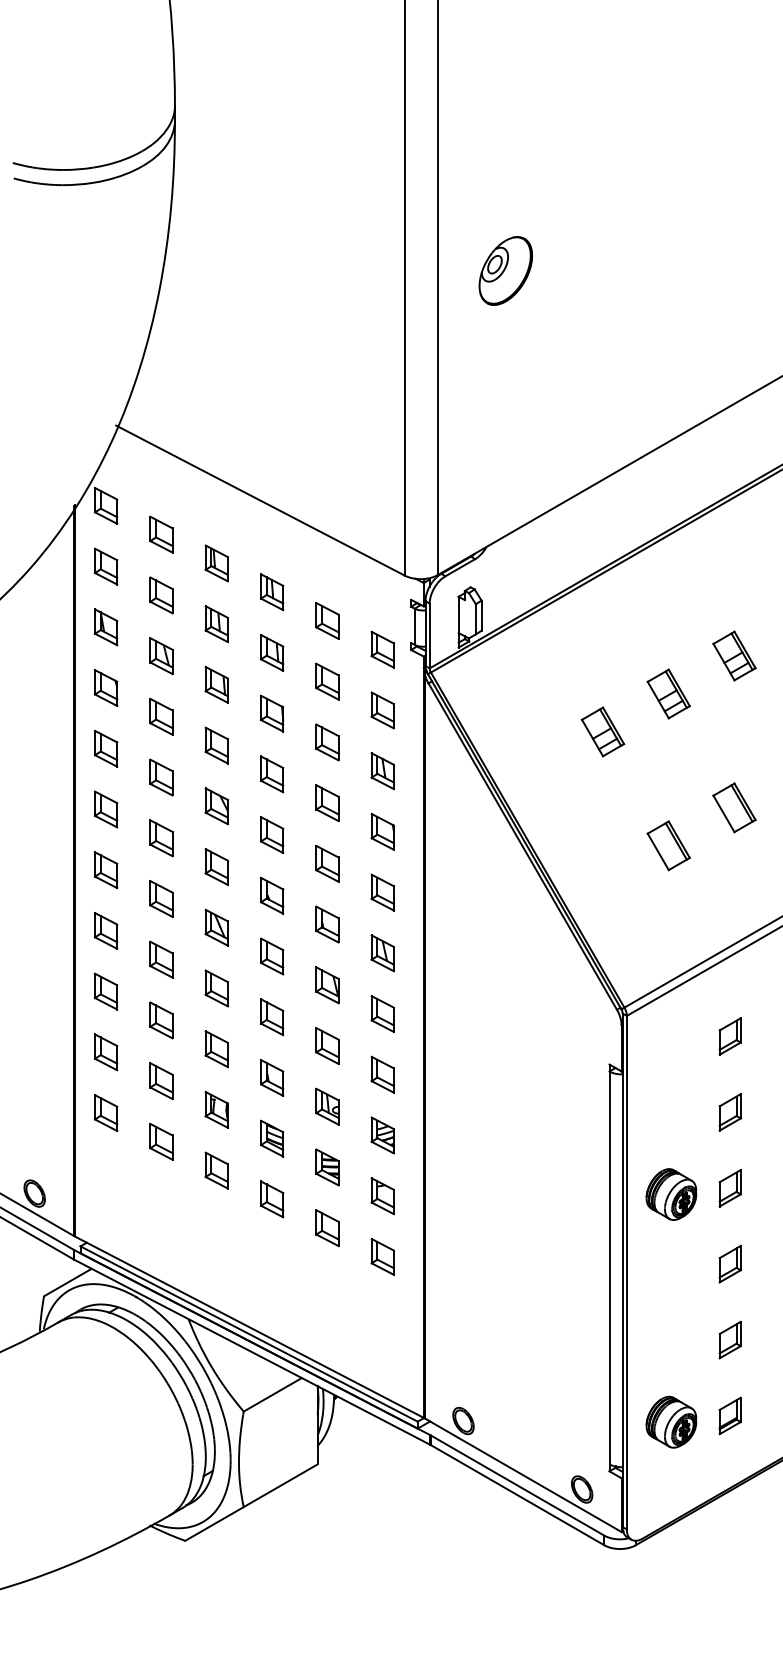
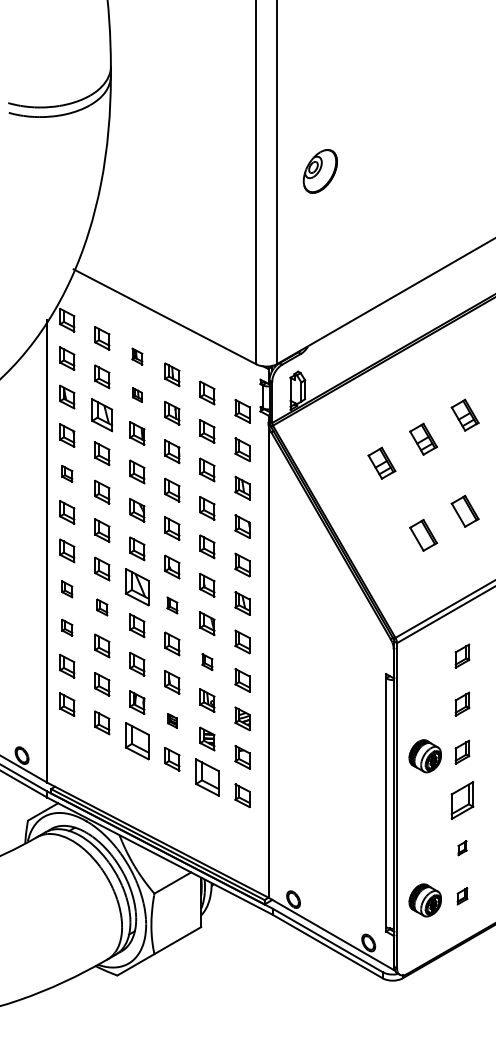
part: (216, 563) -> (137, 356), size x0.7
part: (216, 623) -> (137, 394), size x0.6
part: (161, 656) -> (102, 415), size x1.4
part: (106, 748) -> (67, 473), size x0.7
part: (216, 928) -> (137, 587), size x1.6
part: (106, 931) -> (67, 589), size x0.7
part: (272, 956) -> (172, 605), size x0.7
part: (161, 959) -> (102, 607), size x0.7
part: (106, 991) -> (67, 627), size x0.7
part: (327, 1044) -> (207, 661), size x0.7
part: (272, 1138) -> (172, 720), size x0.6
part: (216, 1169) -> (137, 740), size x1.6
part: (327, 1228) -> (207, 777), size x1.6
part: (730, 1262) -> (462, 799), size x1.6
part: (730, 1338) -> (462, 847), size x0.6
part: (730, 1414) -> (462, 895), size x0.7

